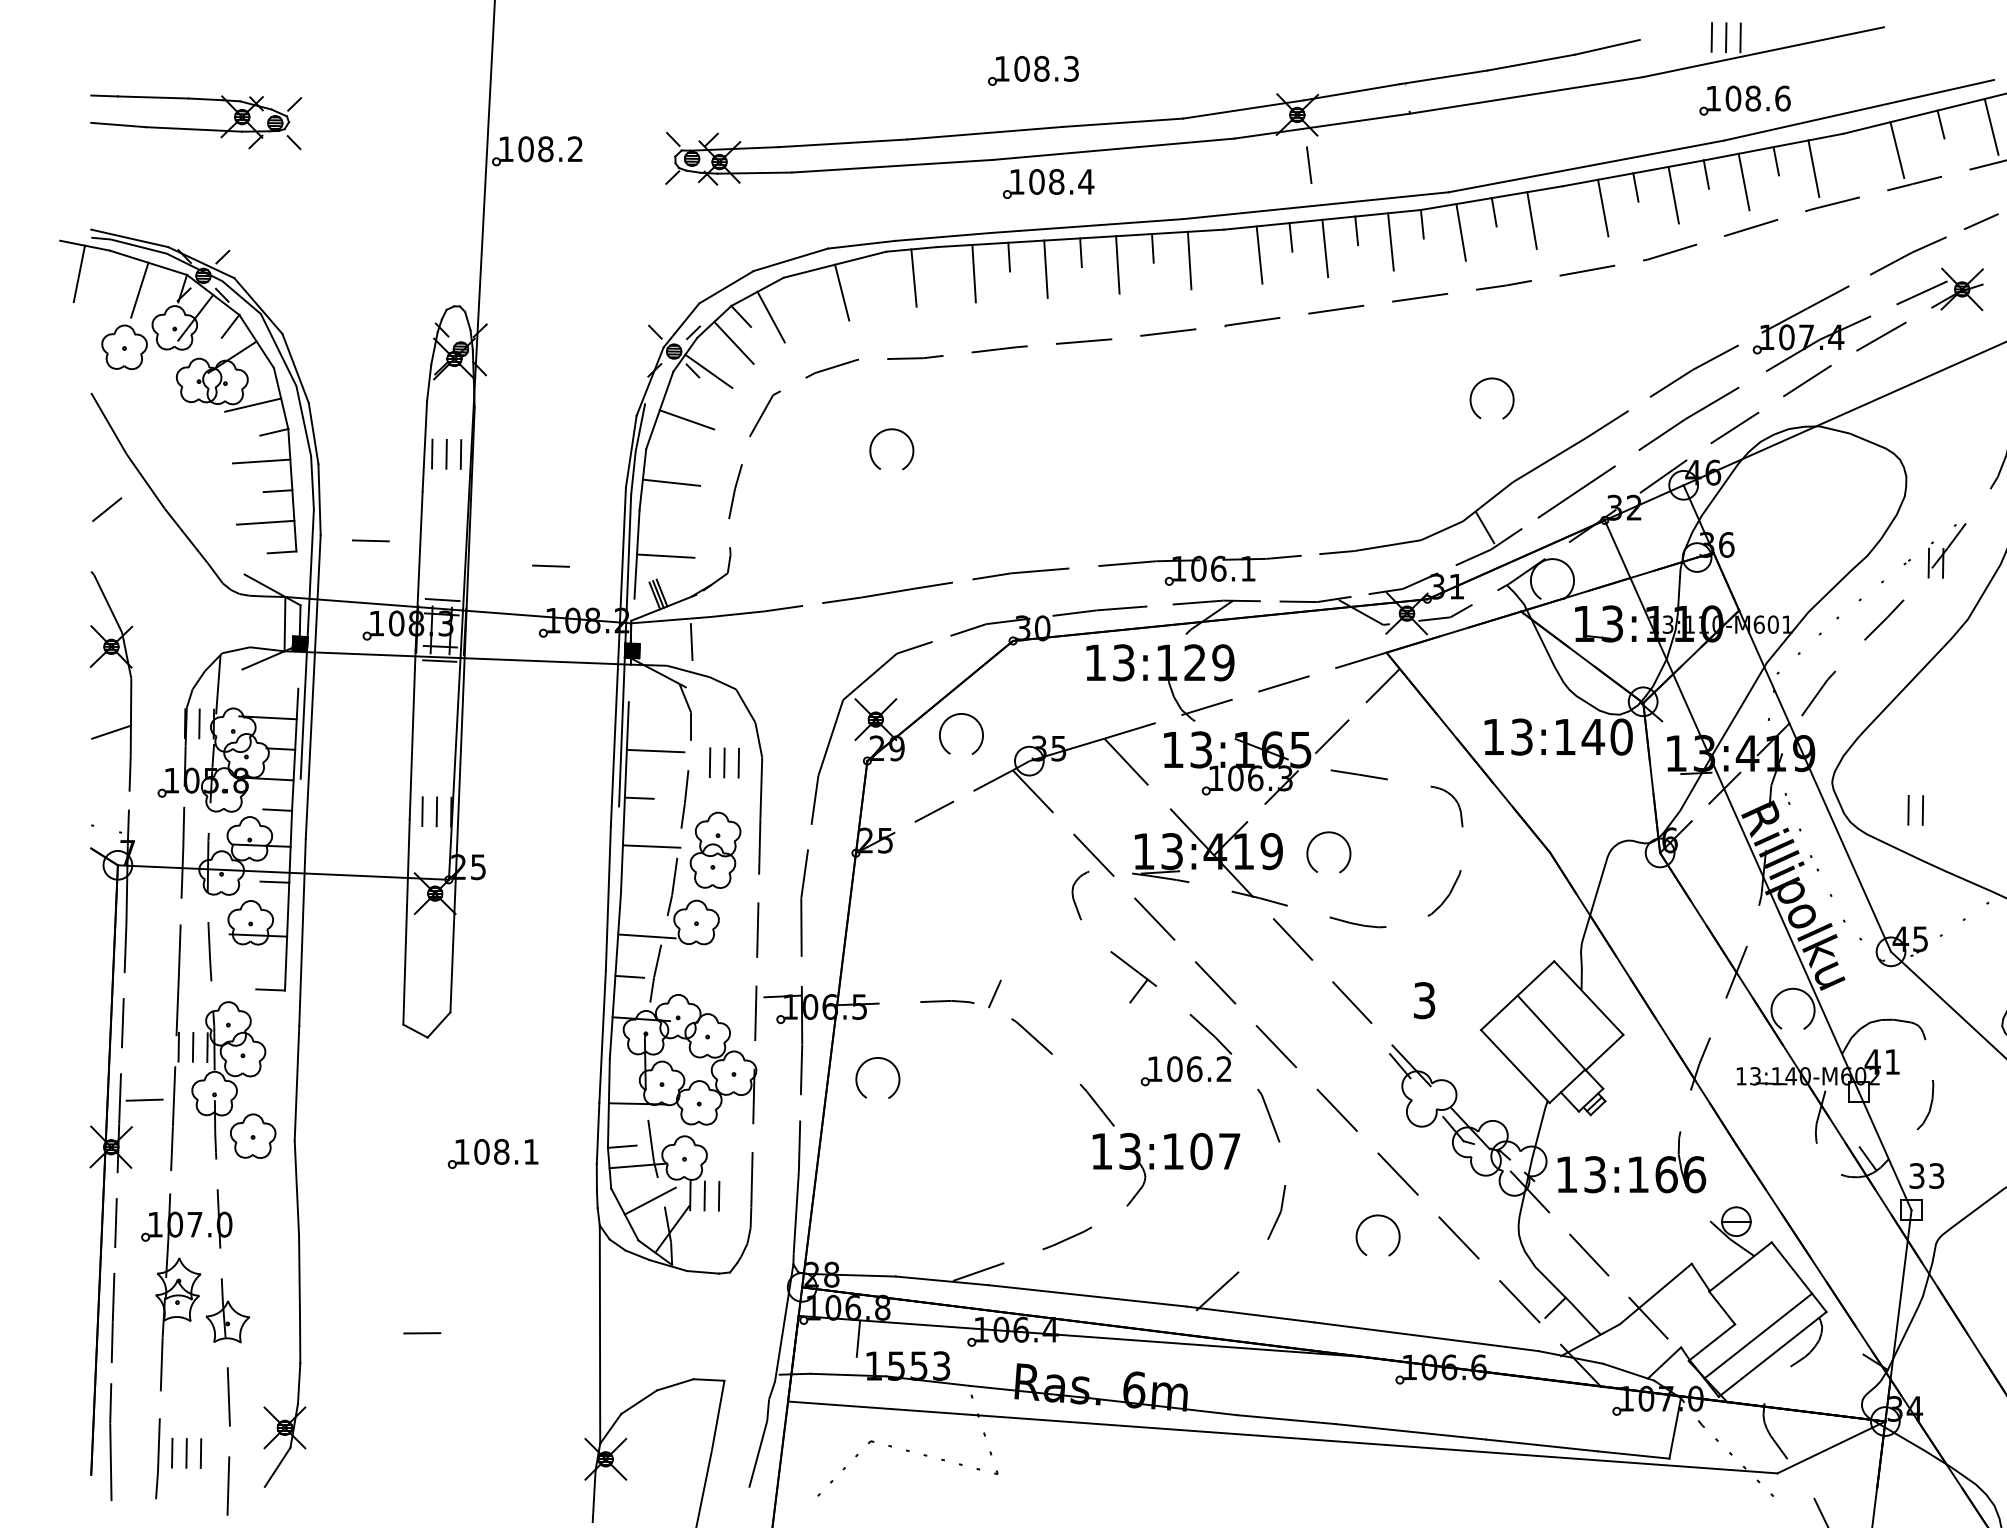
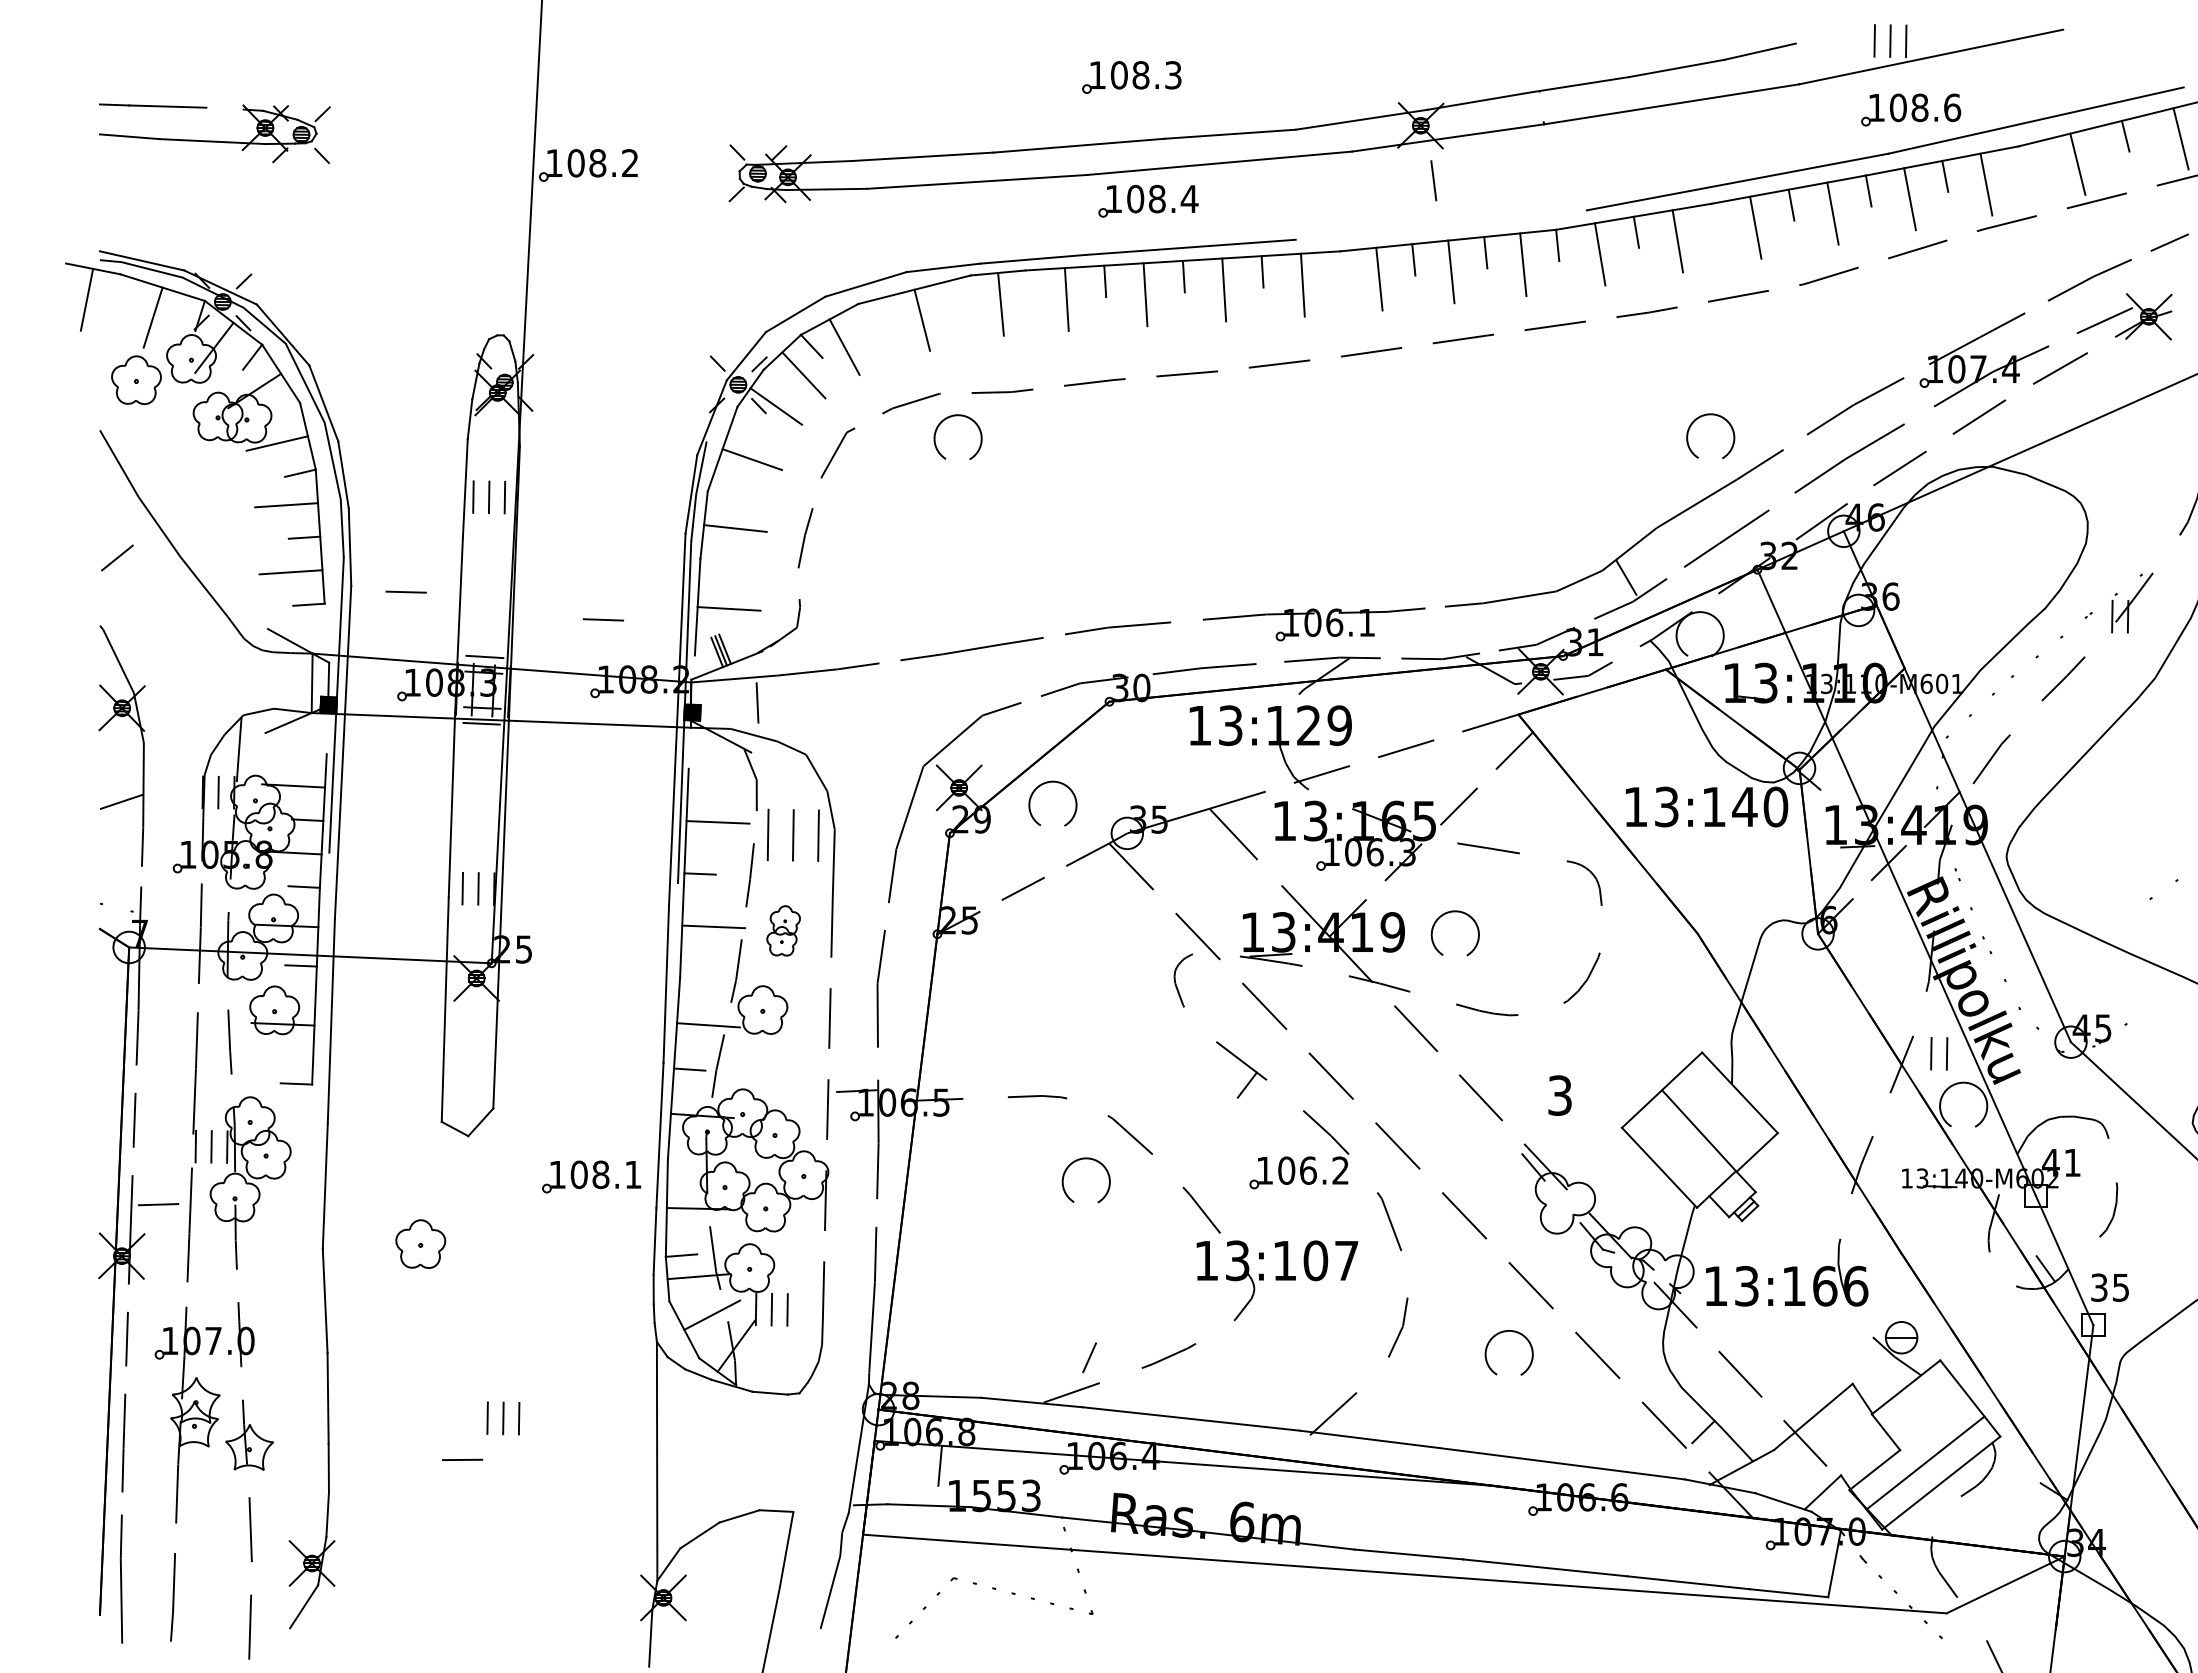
line: (205, 99) -> (225, 108), removed
line: (1315, 205) -> (1440, 224), removed
part: (1480, 383) -> (1698, 419), moved
part: (885, 431) -> (951, 417), moved
part: (724, 762) -> (793, 834), size x1.6
part: (1915, 810) -> (1938, 1053), moved
part: (715, 849) -> (783, 930), size x0.6
line: (1965, 918) -> (2152, 897), moved
line: (994, 993) -> (1089, 1357), moved
part: (874, 1059) -> (1082, 1160), moved
part: (253, 1135) -> (421, 1243), moved
part: (492, 1153) -> (590, 1176), moved
text: (1937, 1175) -> (2121, 1287), 33 -> 35
part: (186, 1452) -> (503, 1417), moved

